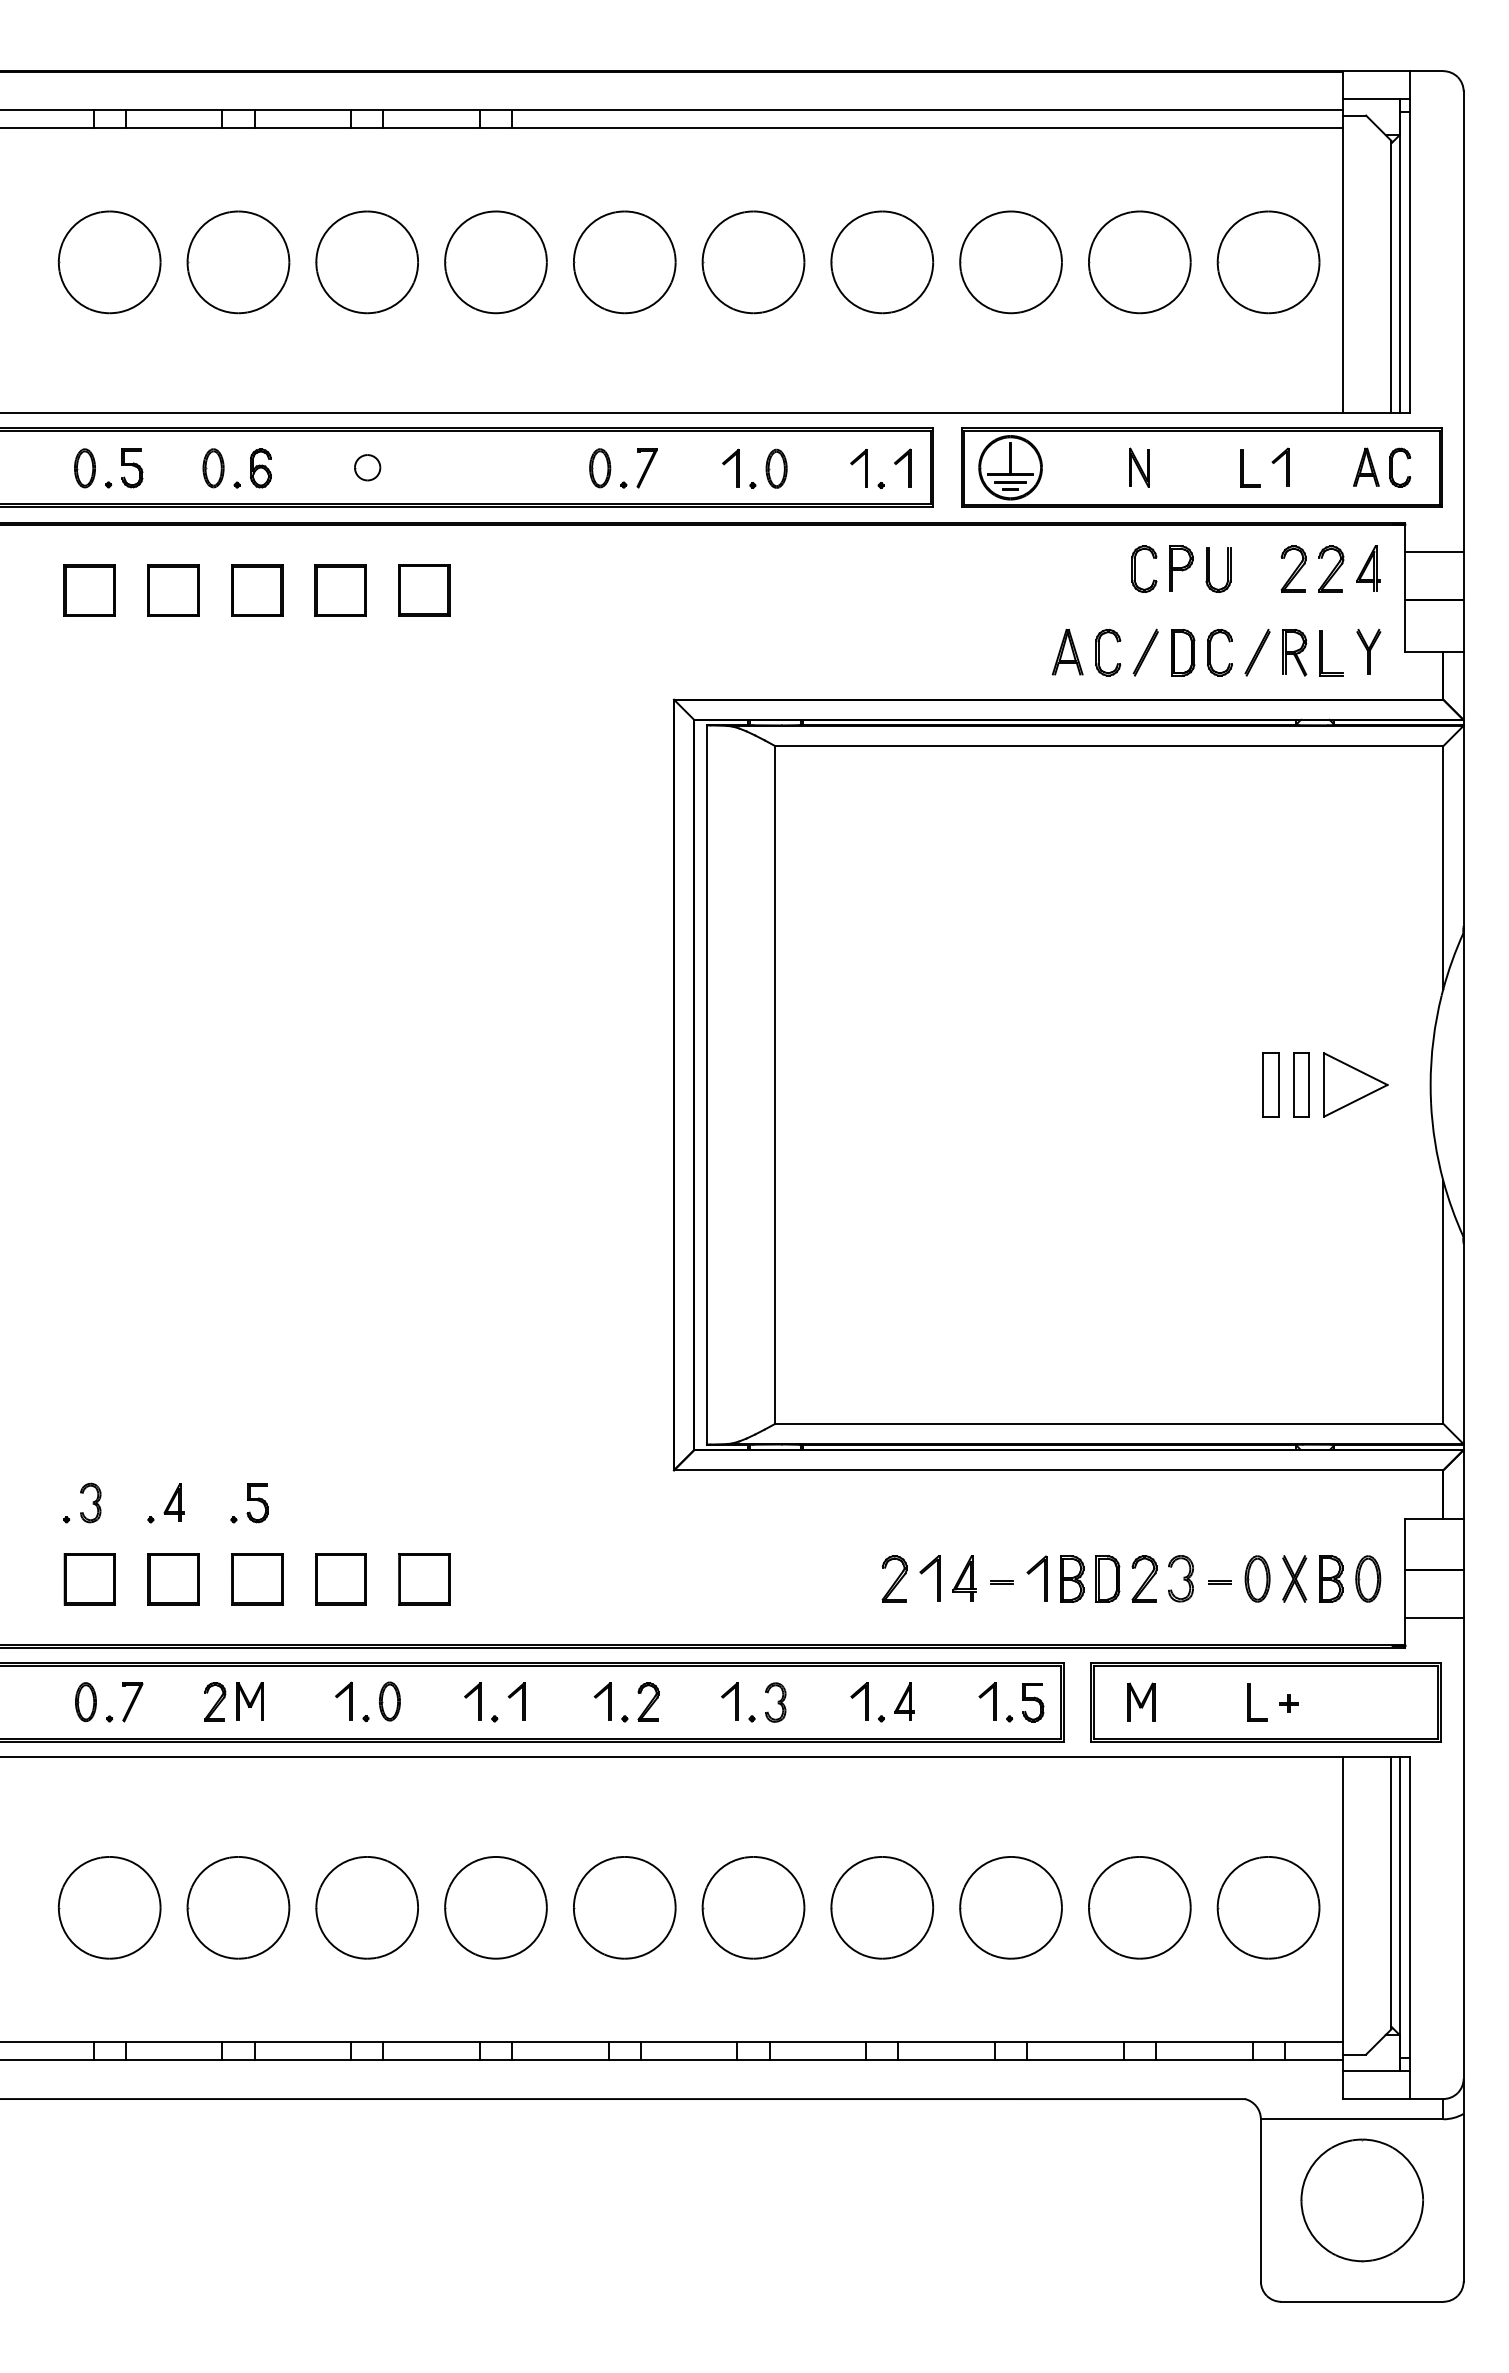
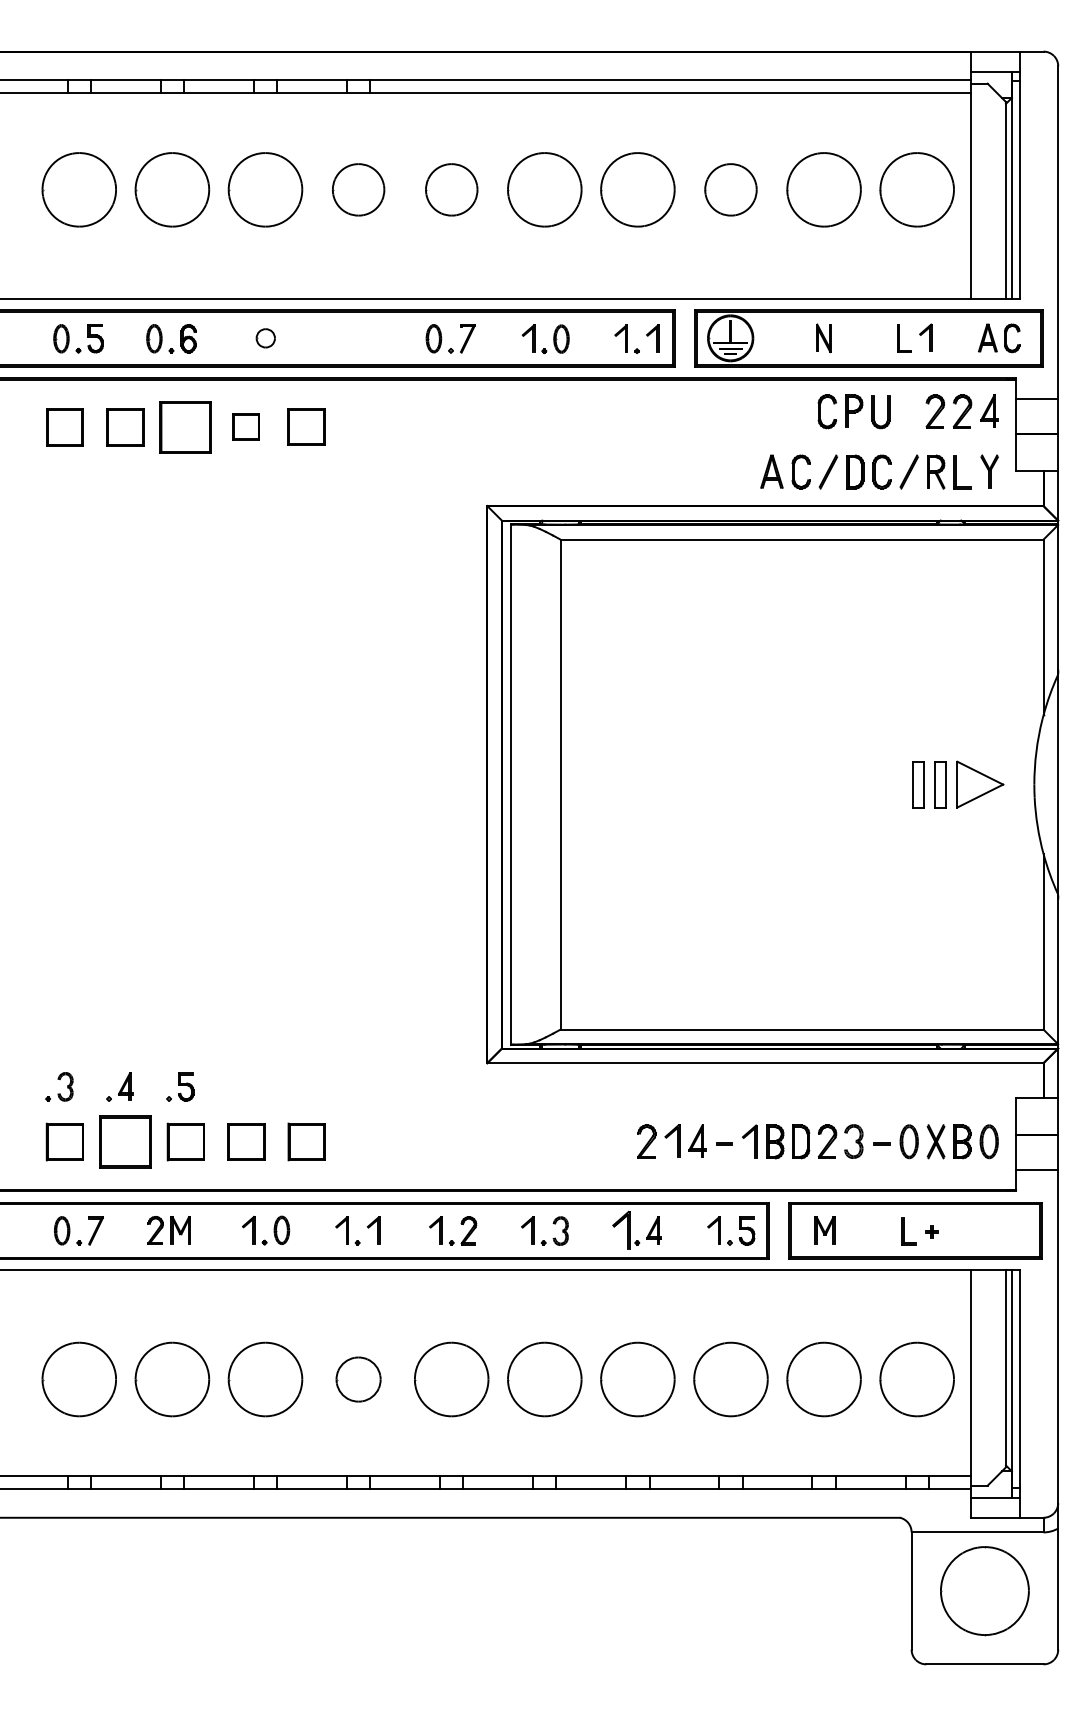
part: (495, 262) -> (358, 189), size x0.7
part: (624, 262) -> (451, 189), size x0.7
part: (1010, 262) -> (730, 189), size x0.7
part: (257, 590) -> (186, 427), size x1.4
part: (340, 590) -> (246, 427), size x0.7
part: (173, 1579) -> (125, 1142), size x1.4
part: (859, 1701) -> (621, 1230), size x1.4
part: (495, 1907) -> (358, 1379), size x0.6

